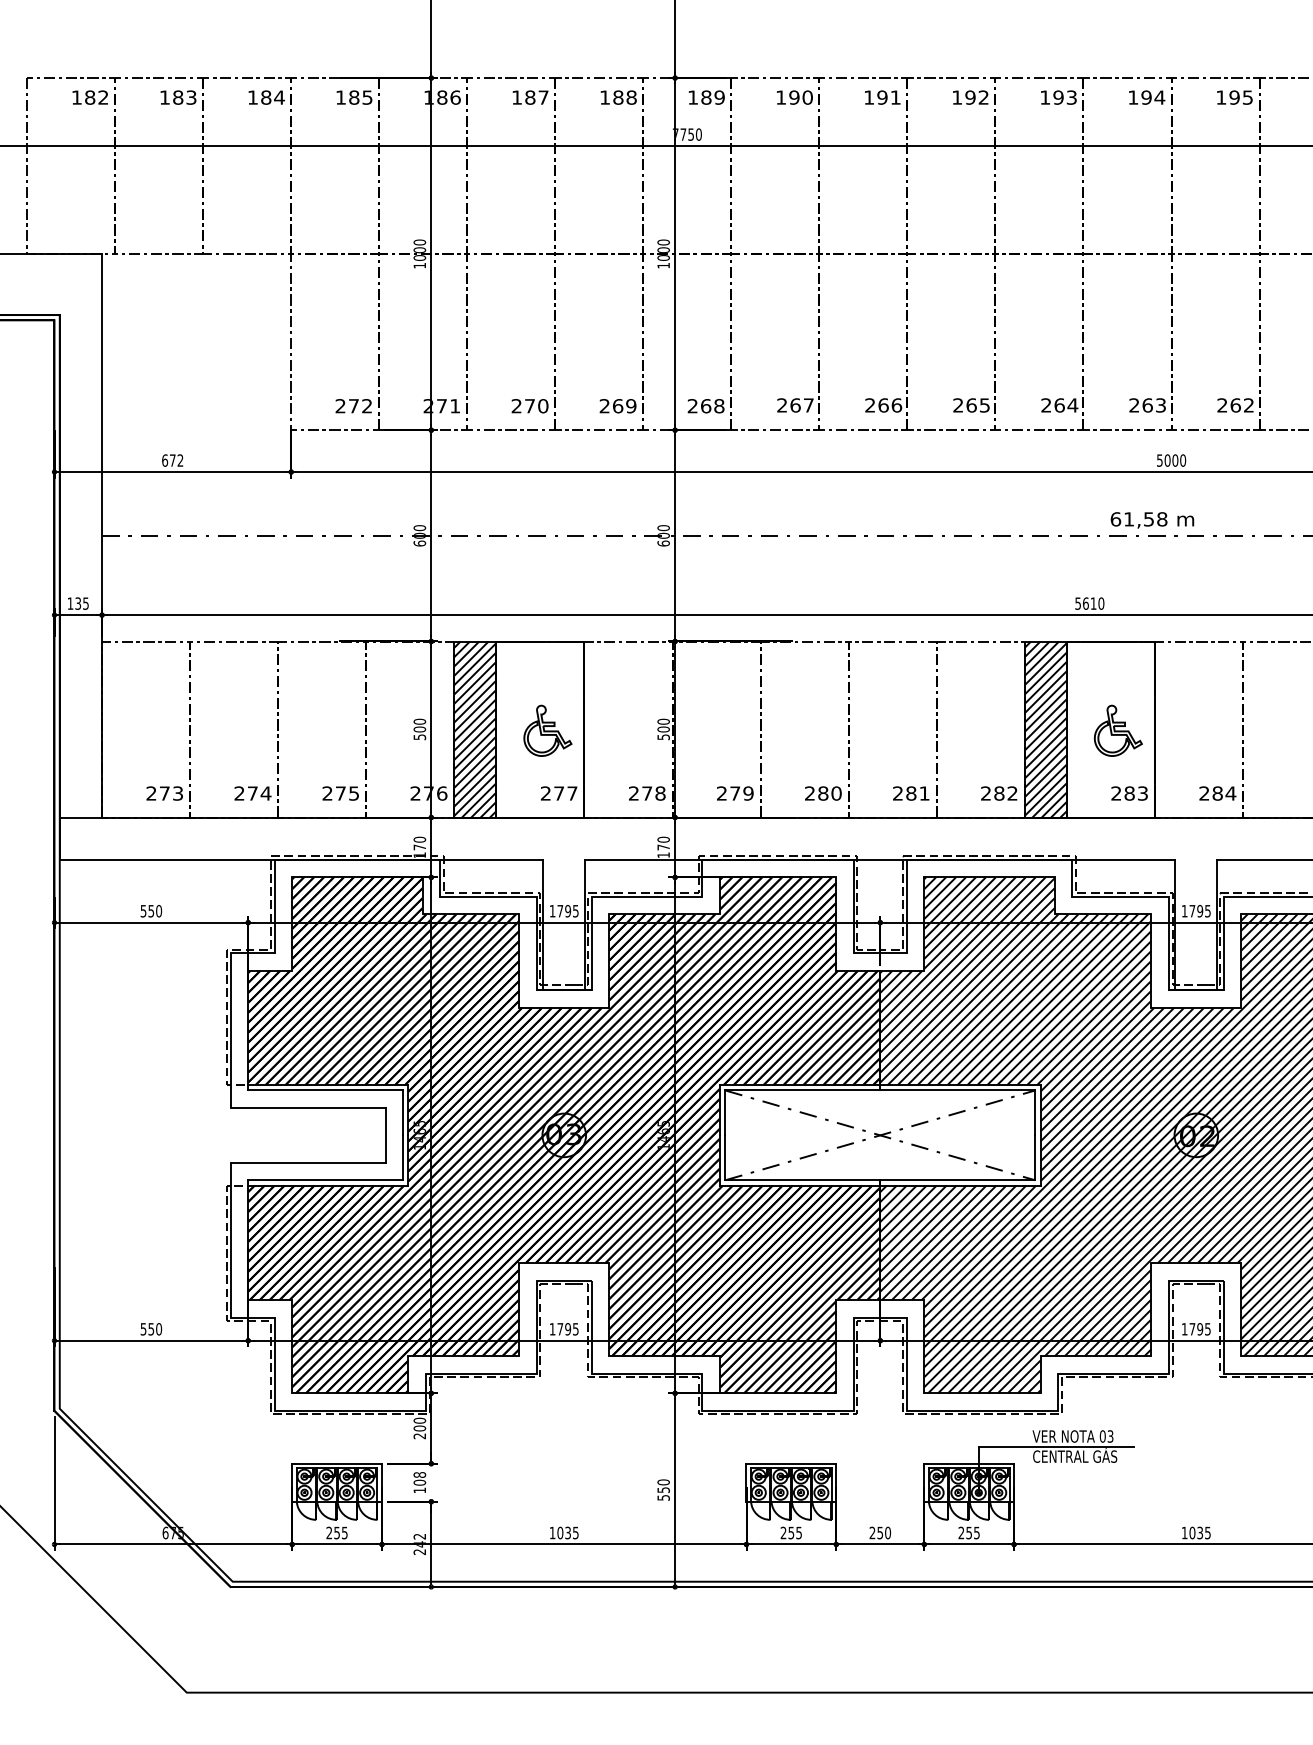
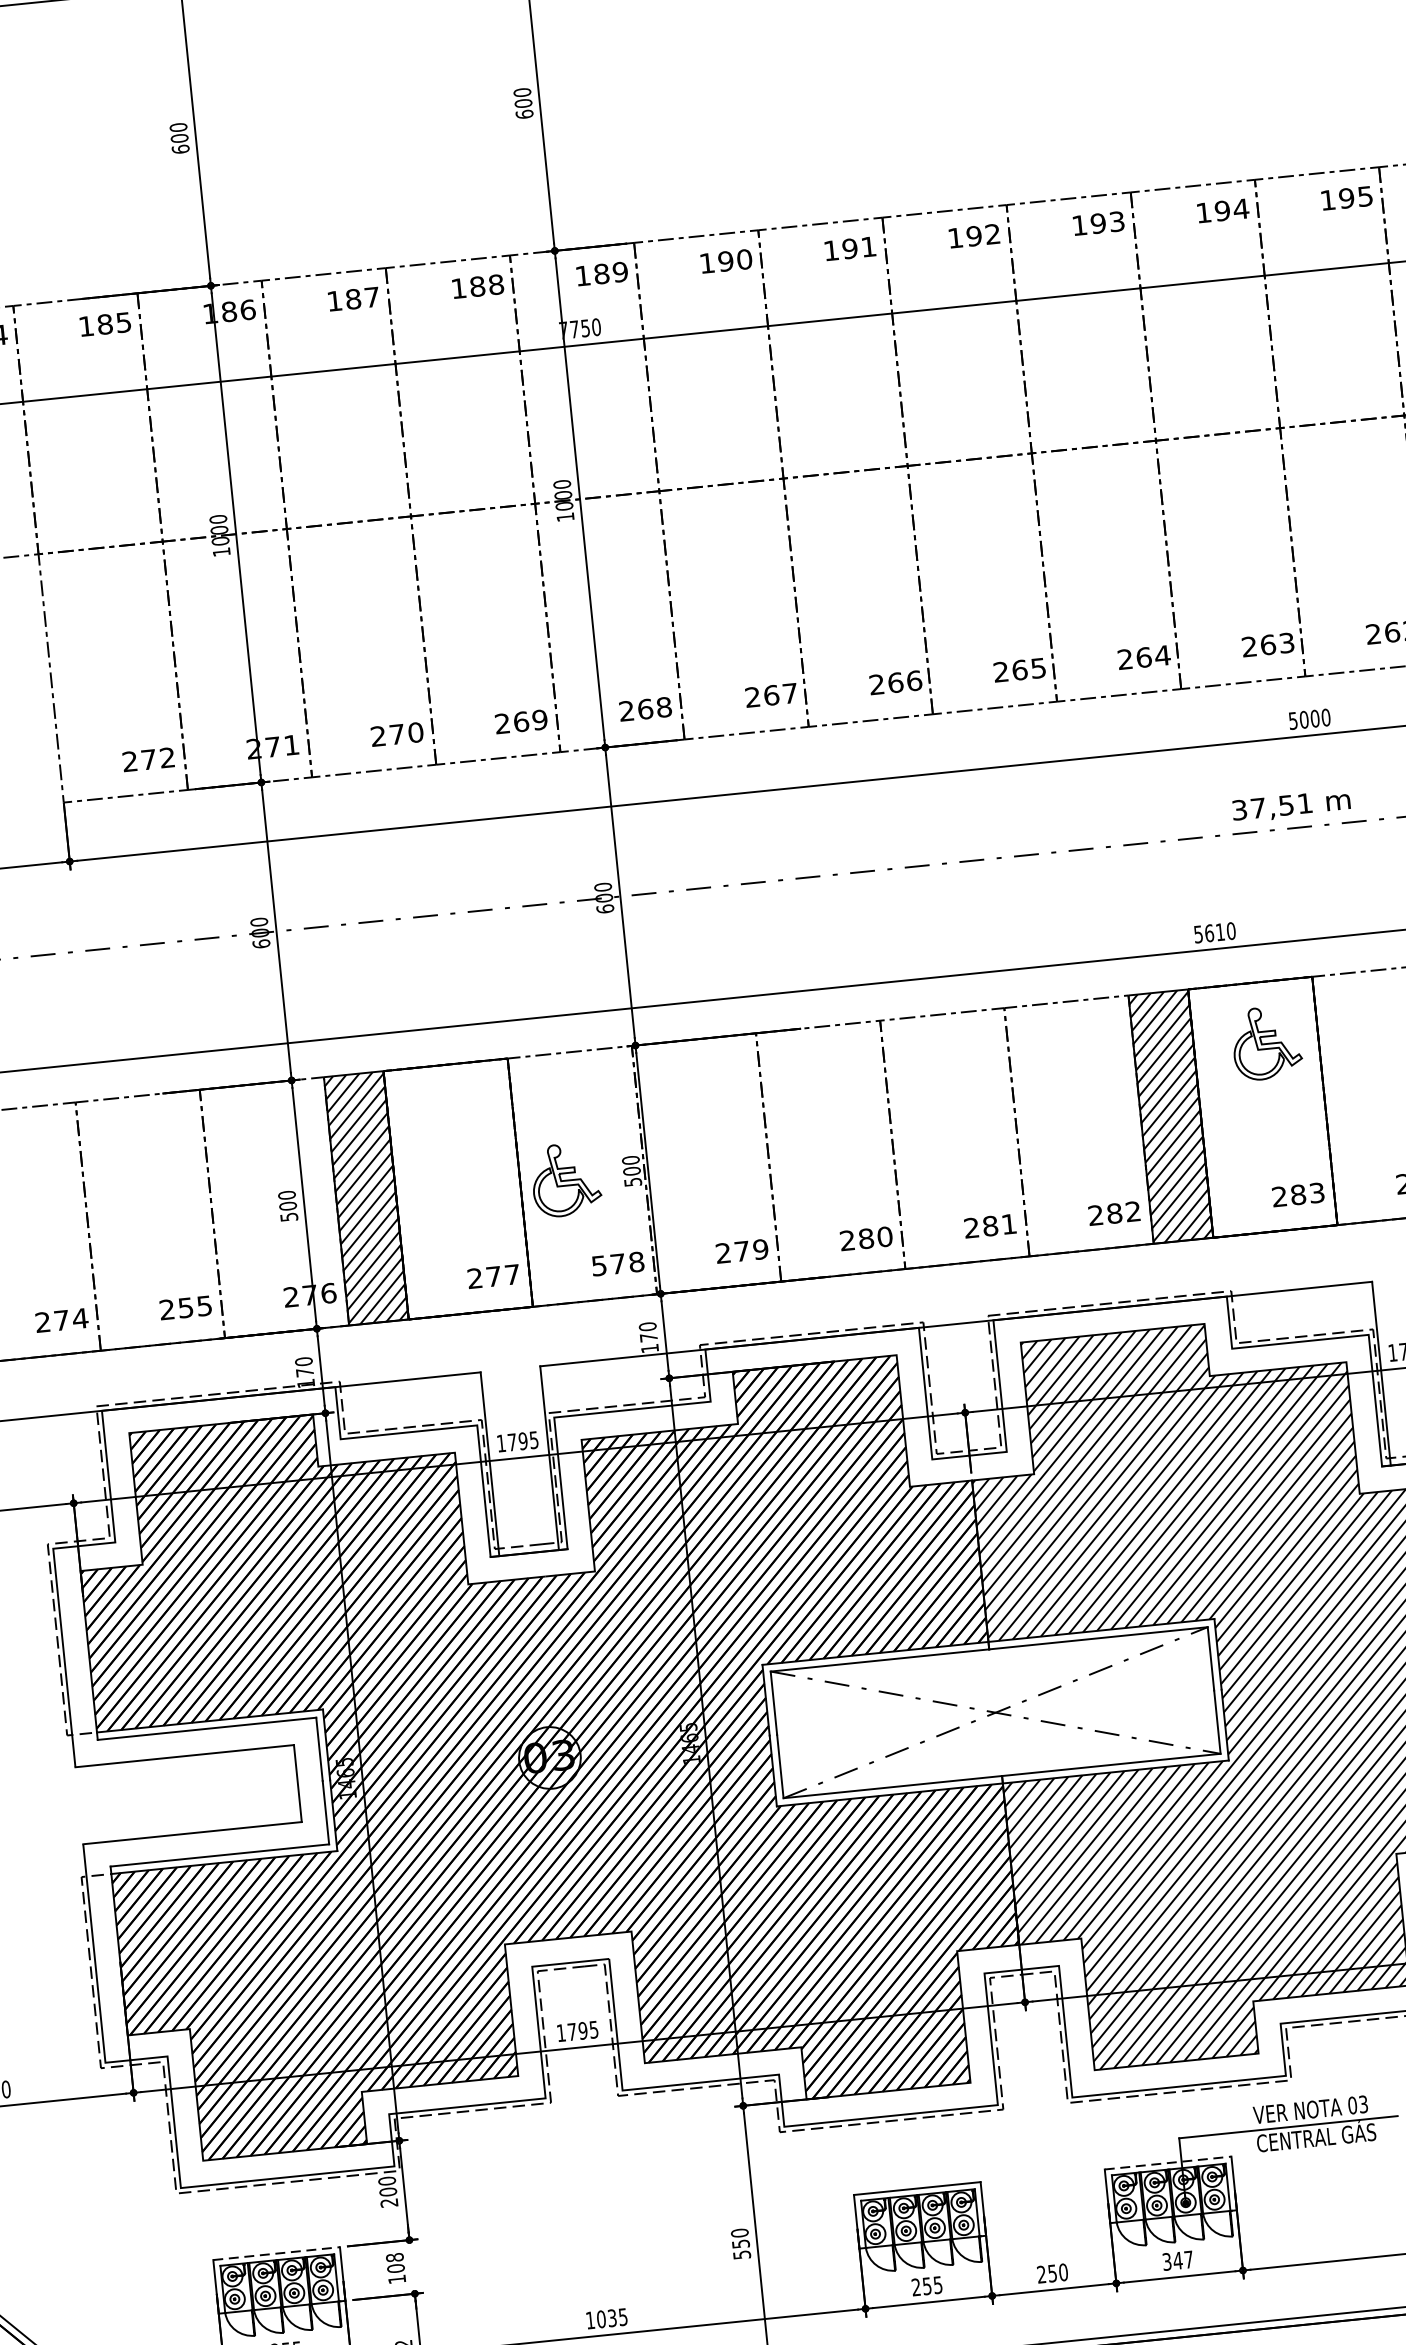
text: (1138, 519) -> (1271, 807), 61,58 -> 37,51
part: (547, 730) -> (565, 1179), moved
part: (1117, 730) -> (1265, 1042), moved
text: (340, 793) -> (185, 1307), 275 -> 255
text: (633, 793) -> (598, 1265), 278 -> 578
line: (337, 1463) -> (277, 2253), solid -> dashed
line: (969, 1463) -> (1168, 2162), solid -> dashed
text: (968, 1532) -> (1176, 2260), 255 -> 347

